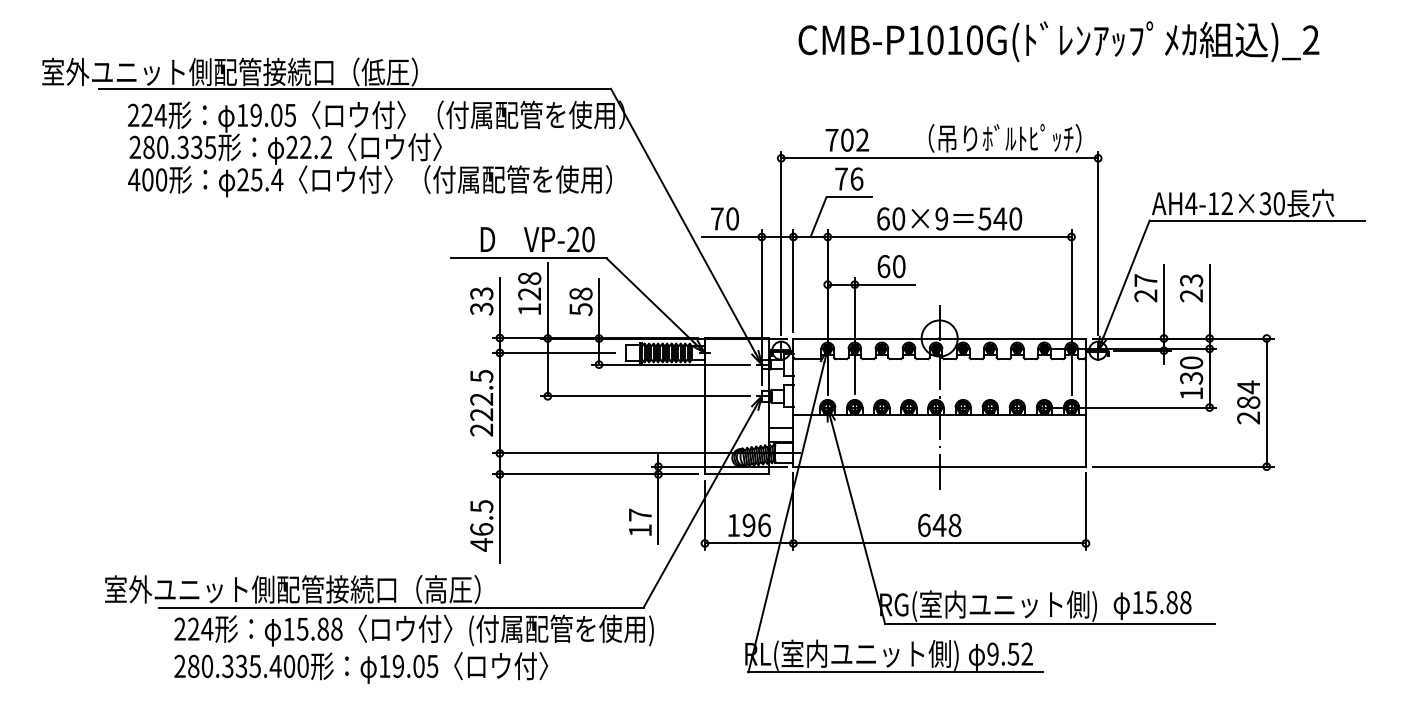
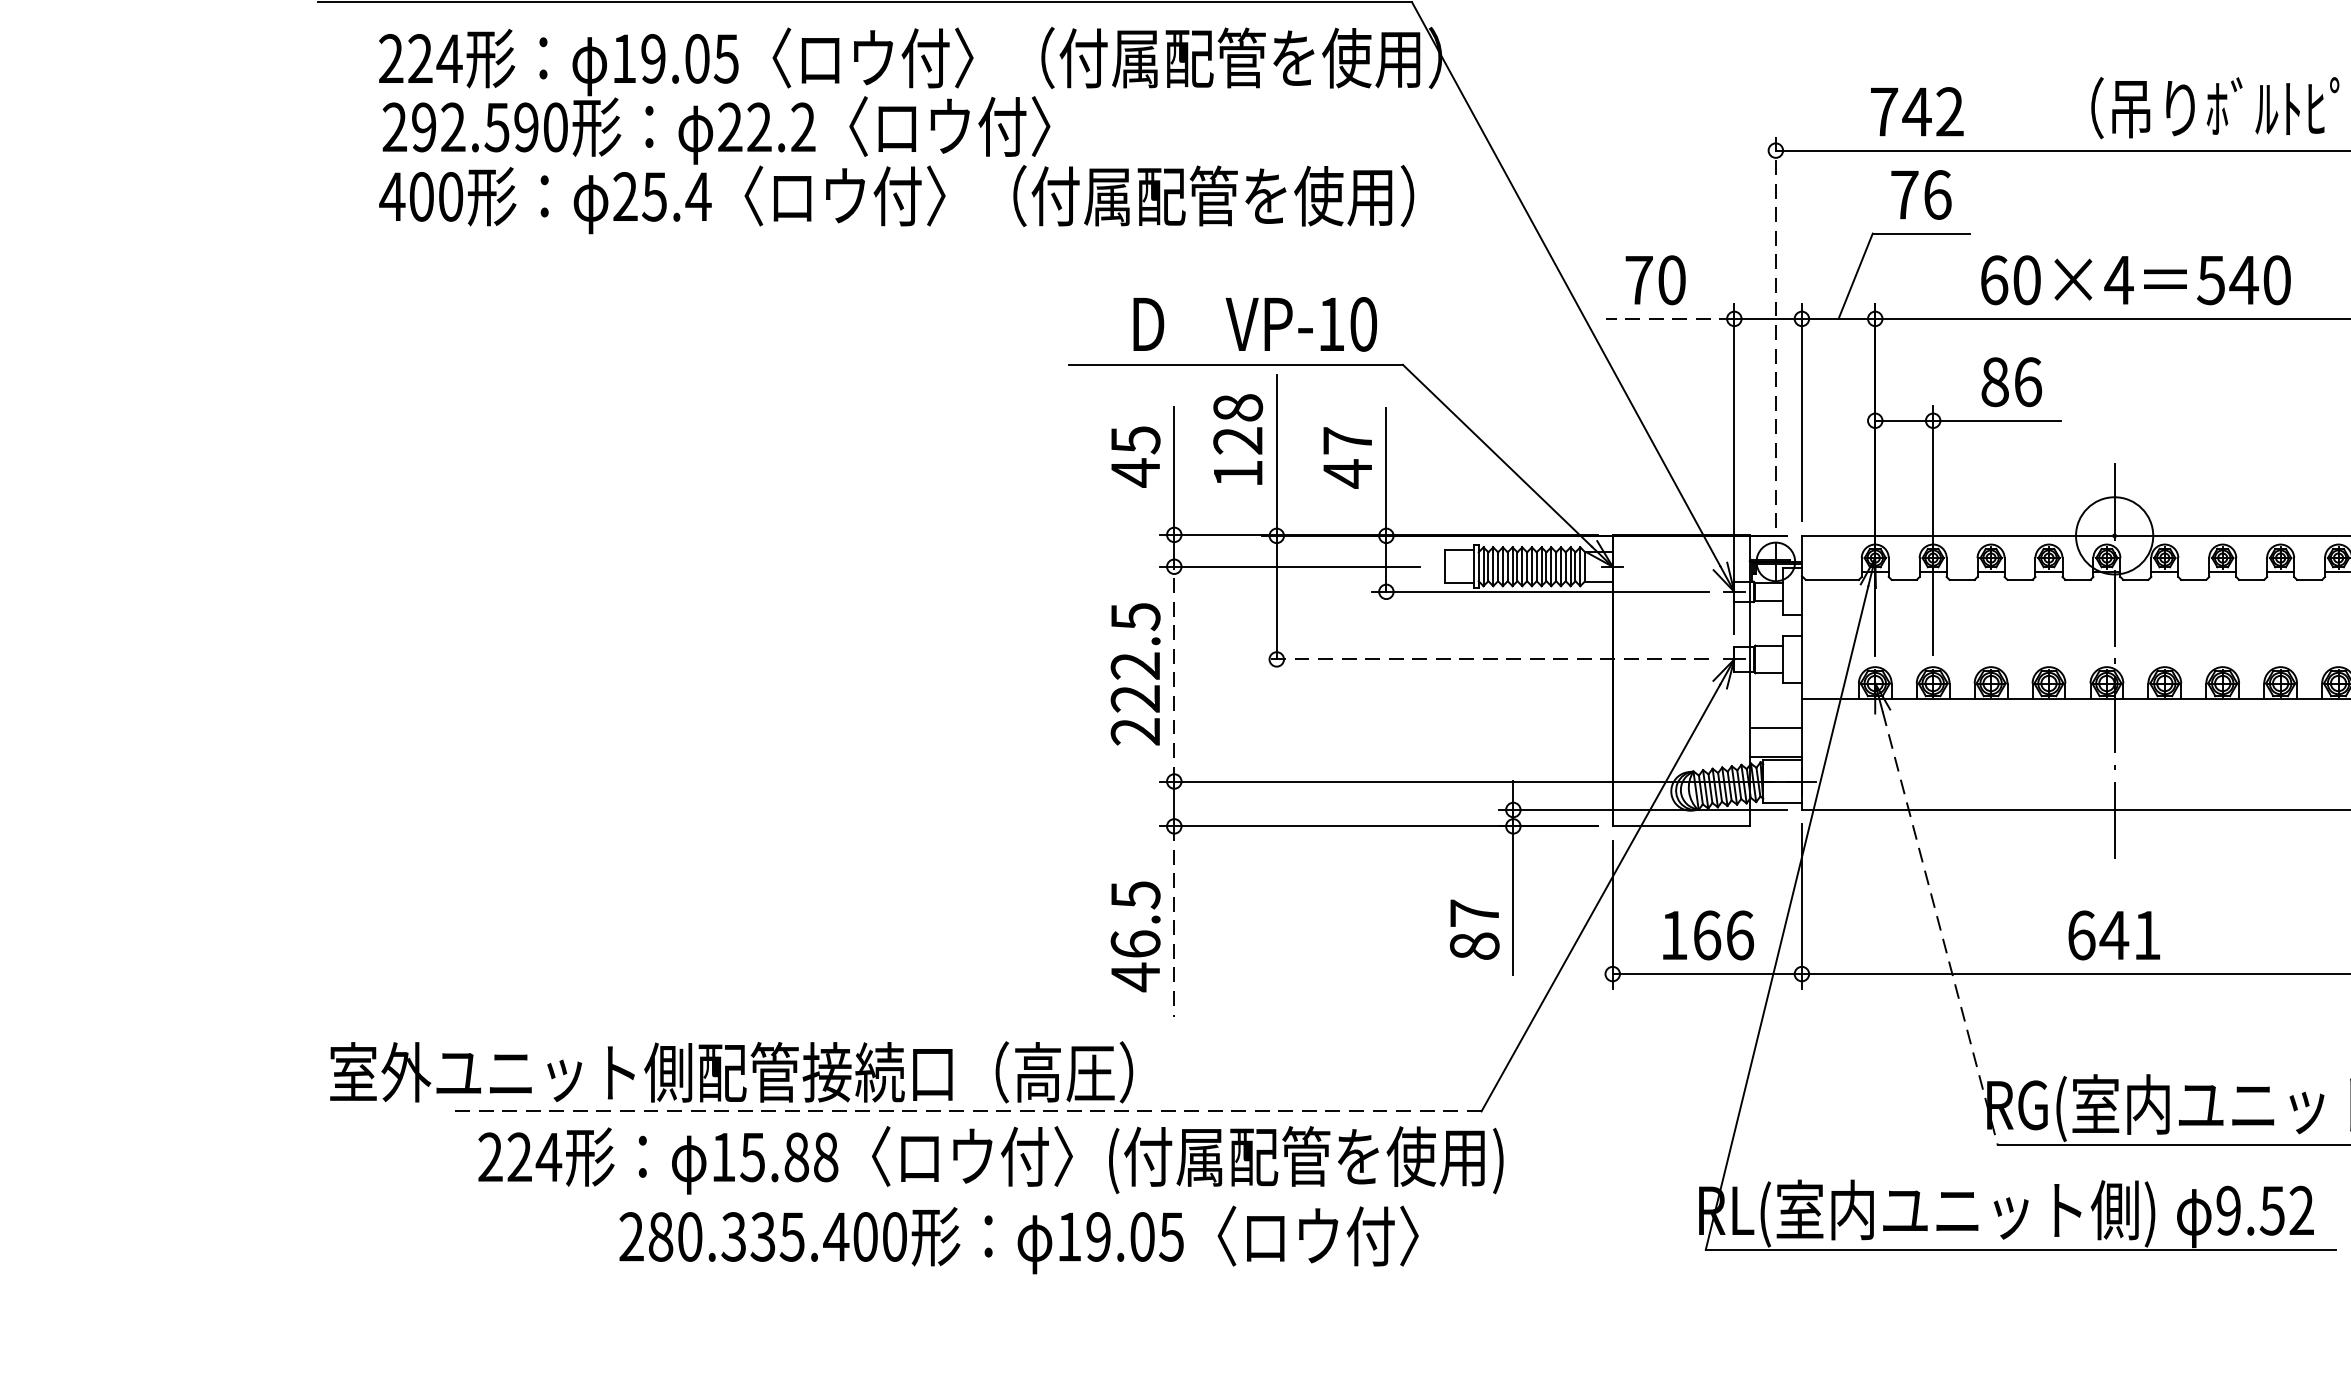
text: (847, 139) -> (1917, 110), 702 -> 742
text: (179, 147) -> (489, 127), 280.335 -> 292.590
text: (941, 218) -> (2118, 279), 60×9 -> 60×4
line: (731, 237) -> (1669, 319), solid -> dashed
text: (573, 238) -> (1331, 322), VP-20 -> VP-10
line: (781, 243) -> (1776, 332), solid -> dashed
text: (891, 266) -> (2011, 381), 60 -> 86
text: (481, 301) -> (1135, 456), 33 -> 45
text: (580, 301) -> (1346, 456), 58 -> 47
line: (645, 396) -> (1485, 659), solid -> dashed
line: (499, 402) -> (1173, 672), solid -> dashed
line: (499, 518) -> (1173, 920), solid -> dashed
line: (858, 522) -> (1941, 929), solid -> dashed
text: (748, 524) -> (1705, 933), 196 -> 166
text: (954, 524) -> (2146, 933), 648 -> 641
text: (639, 530) -> (1472, 946), 17 -> 87
line: (401, 607) -> (964, 1110), solid -> dashed
text: (360, 667) -> (1017, 1239), moved

